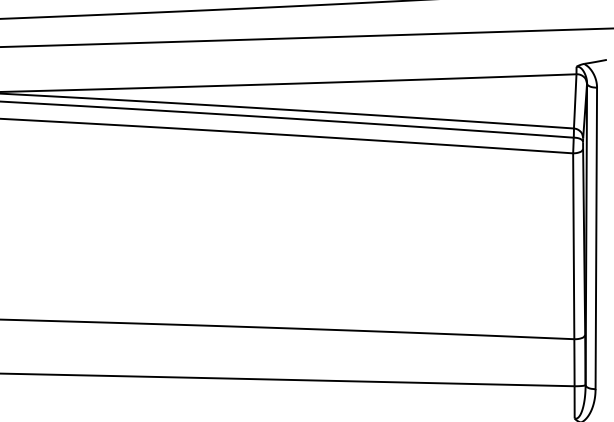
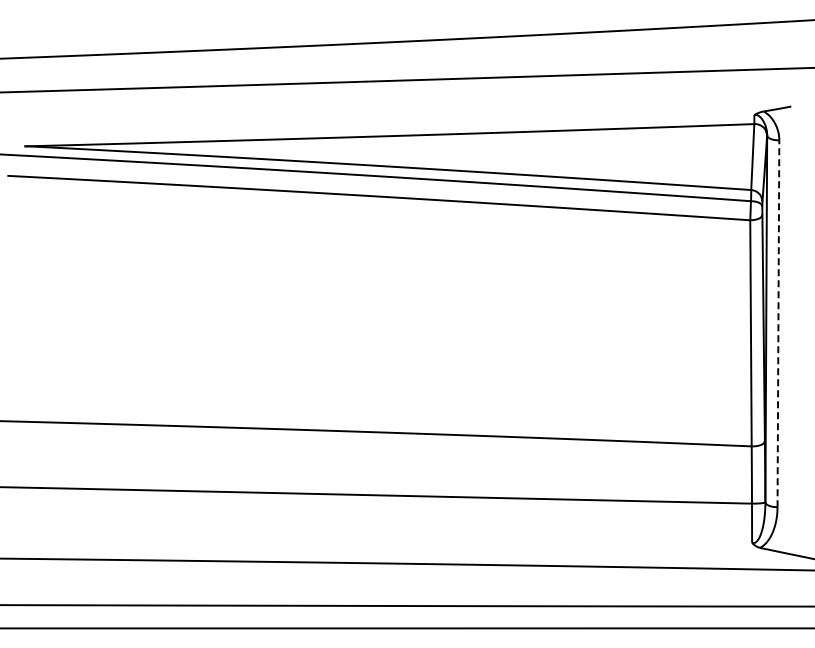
line: (596, 238) -> (778, 323), solid -> dashed

